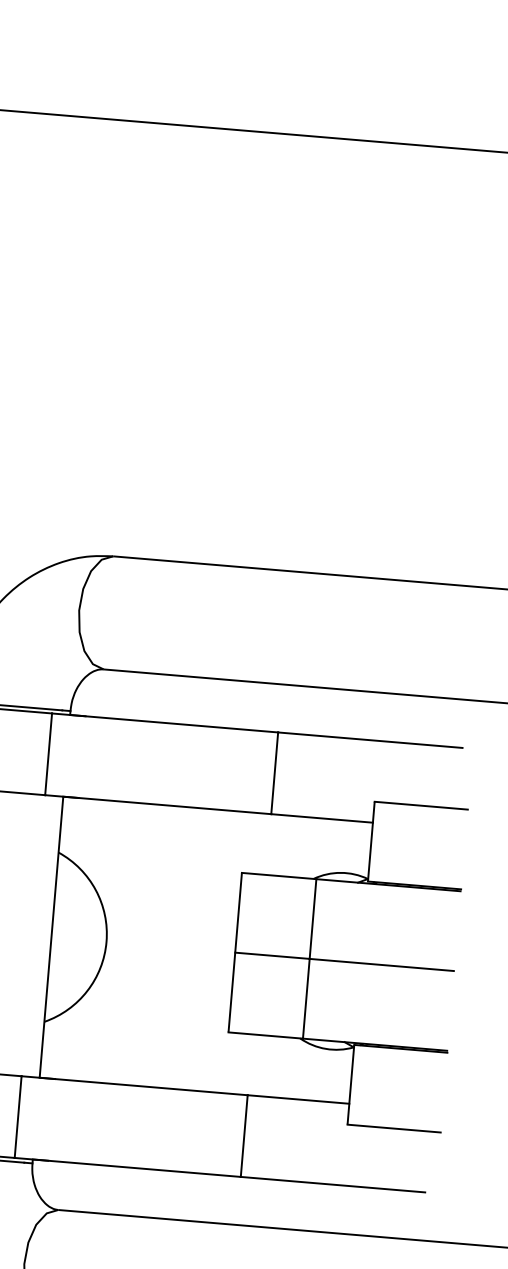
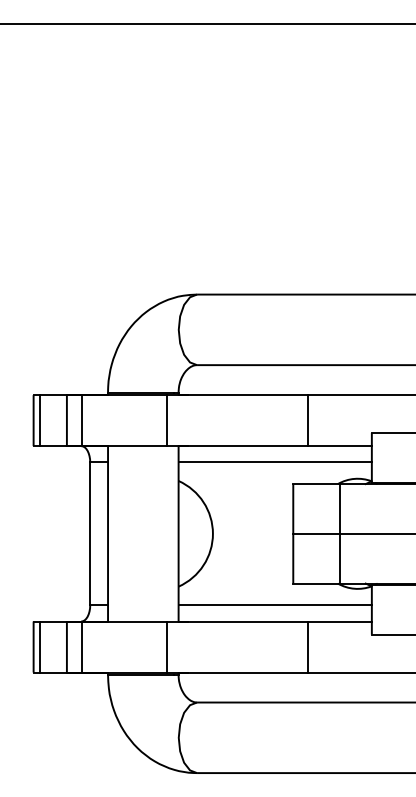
line: (214, 835) -> (274, 462), added
line: (195, 1064) -> (274, 605), added

